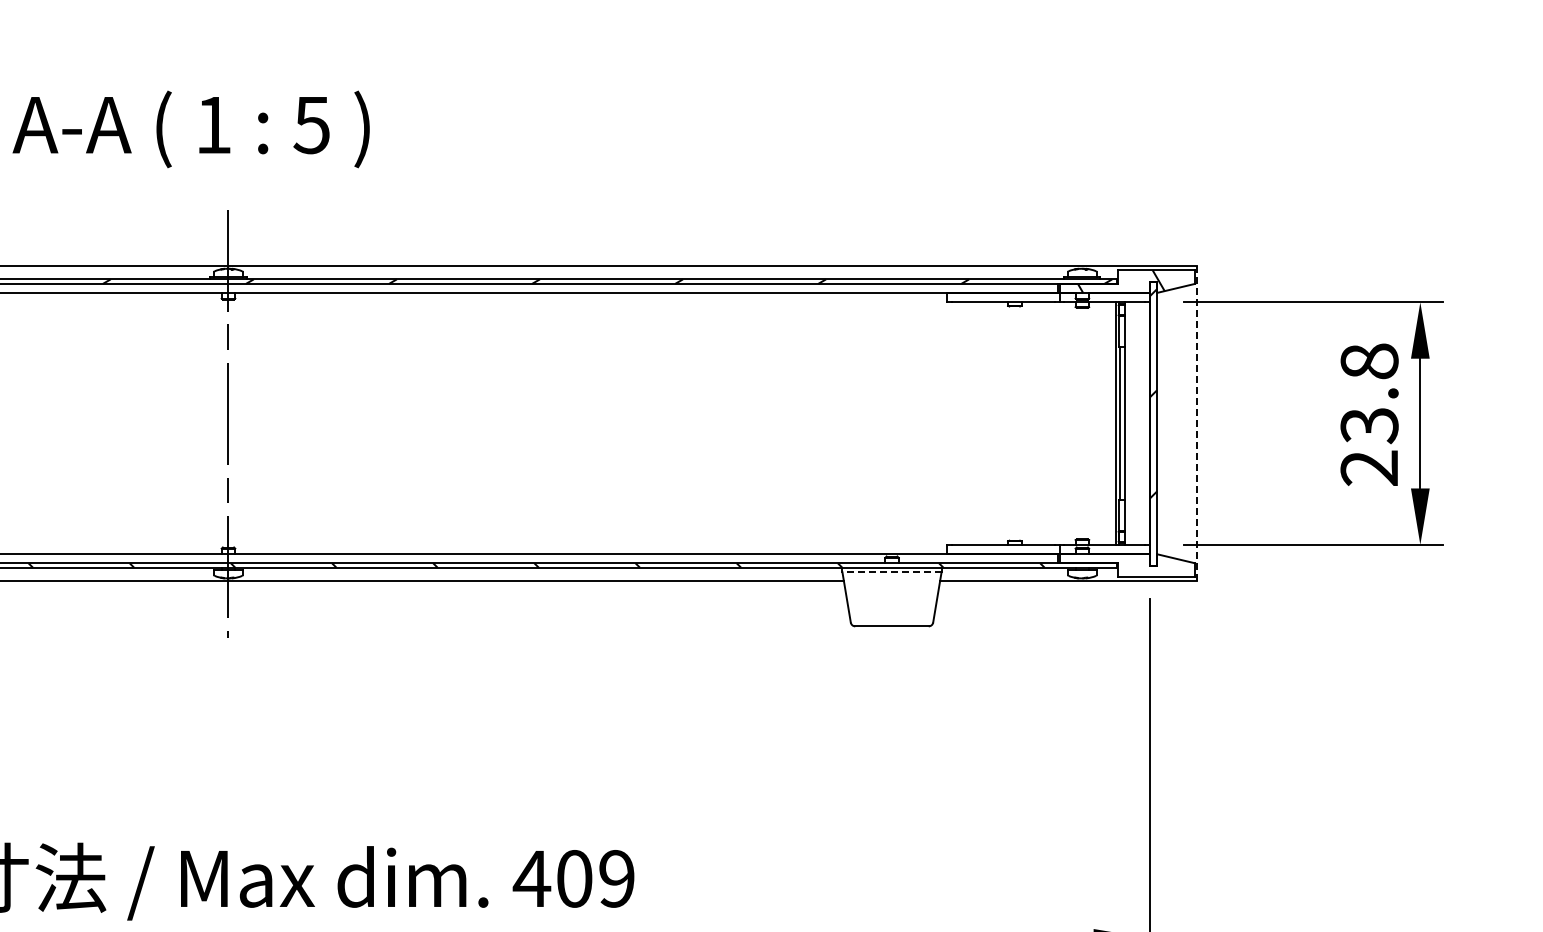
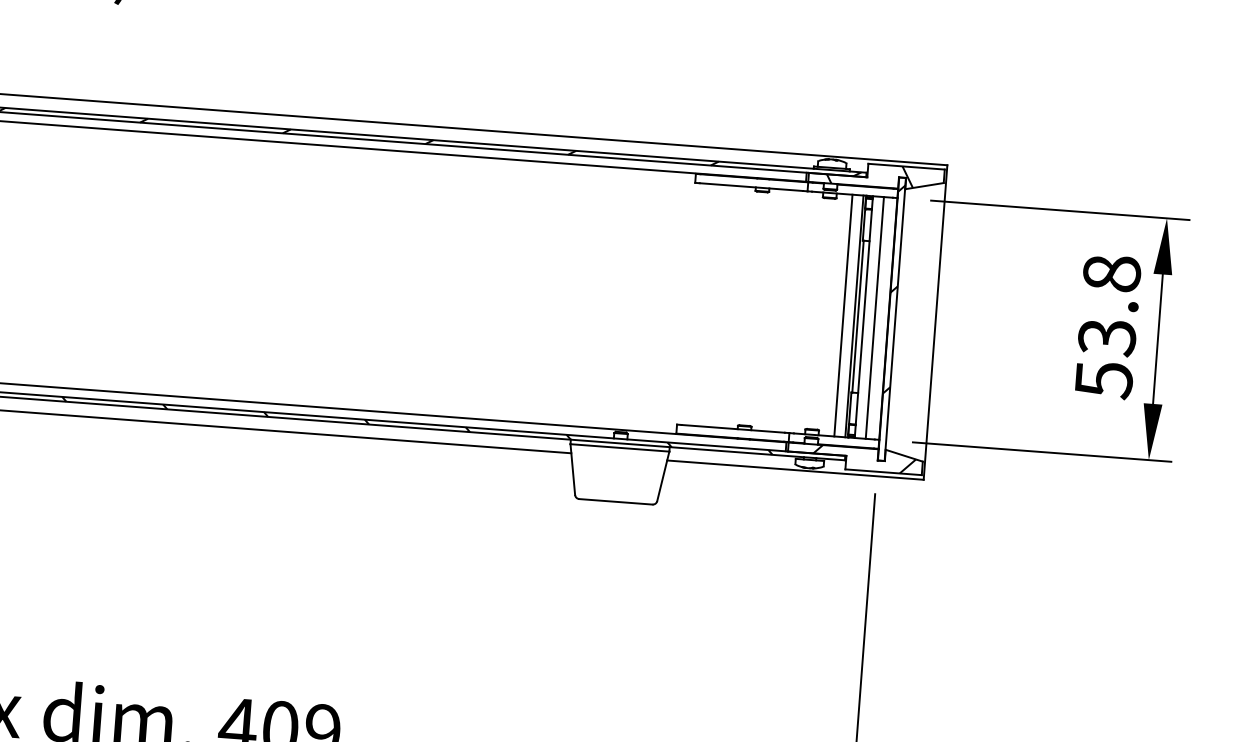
line: (1104, 423) -> (843, 315), added
line: (1136, 423) -> (874, 317), added
line: (1197, 423) -> (935, 322), dashed -> solid
text: (1369, 468) -> (1103, 380), 23.8 -> 53.8
hatch: (1136, 565) -> (864, 459), added
line: (892, 572) -> (620, 448), dashed -> solid

